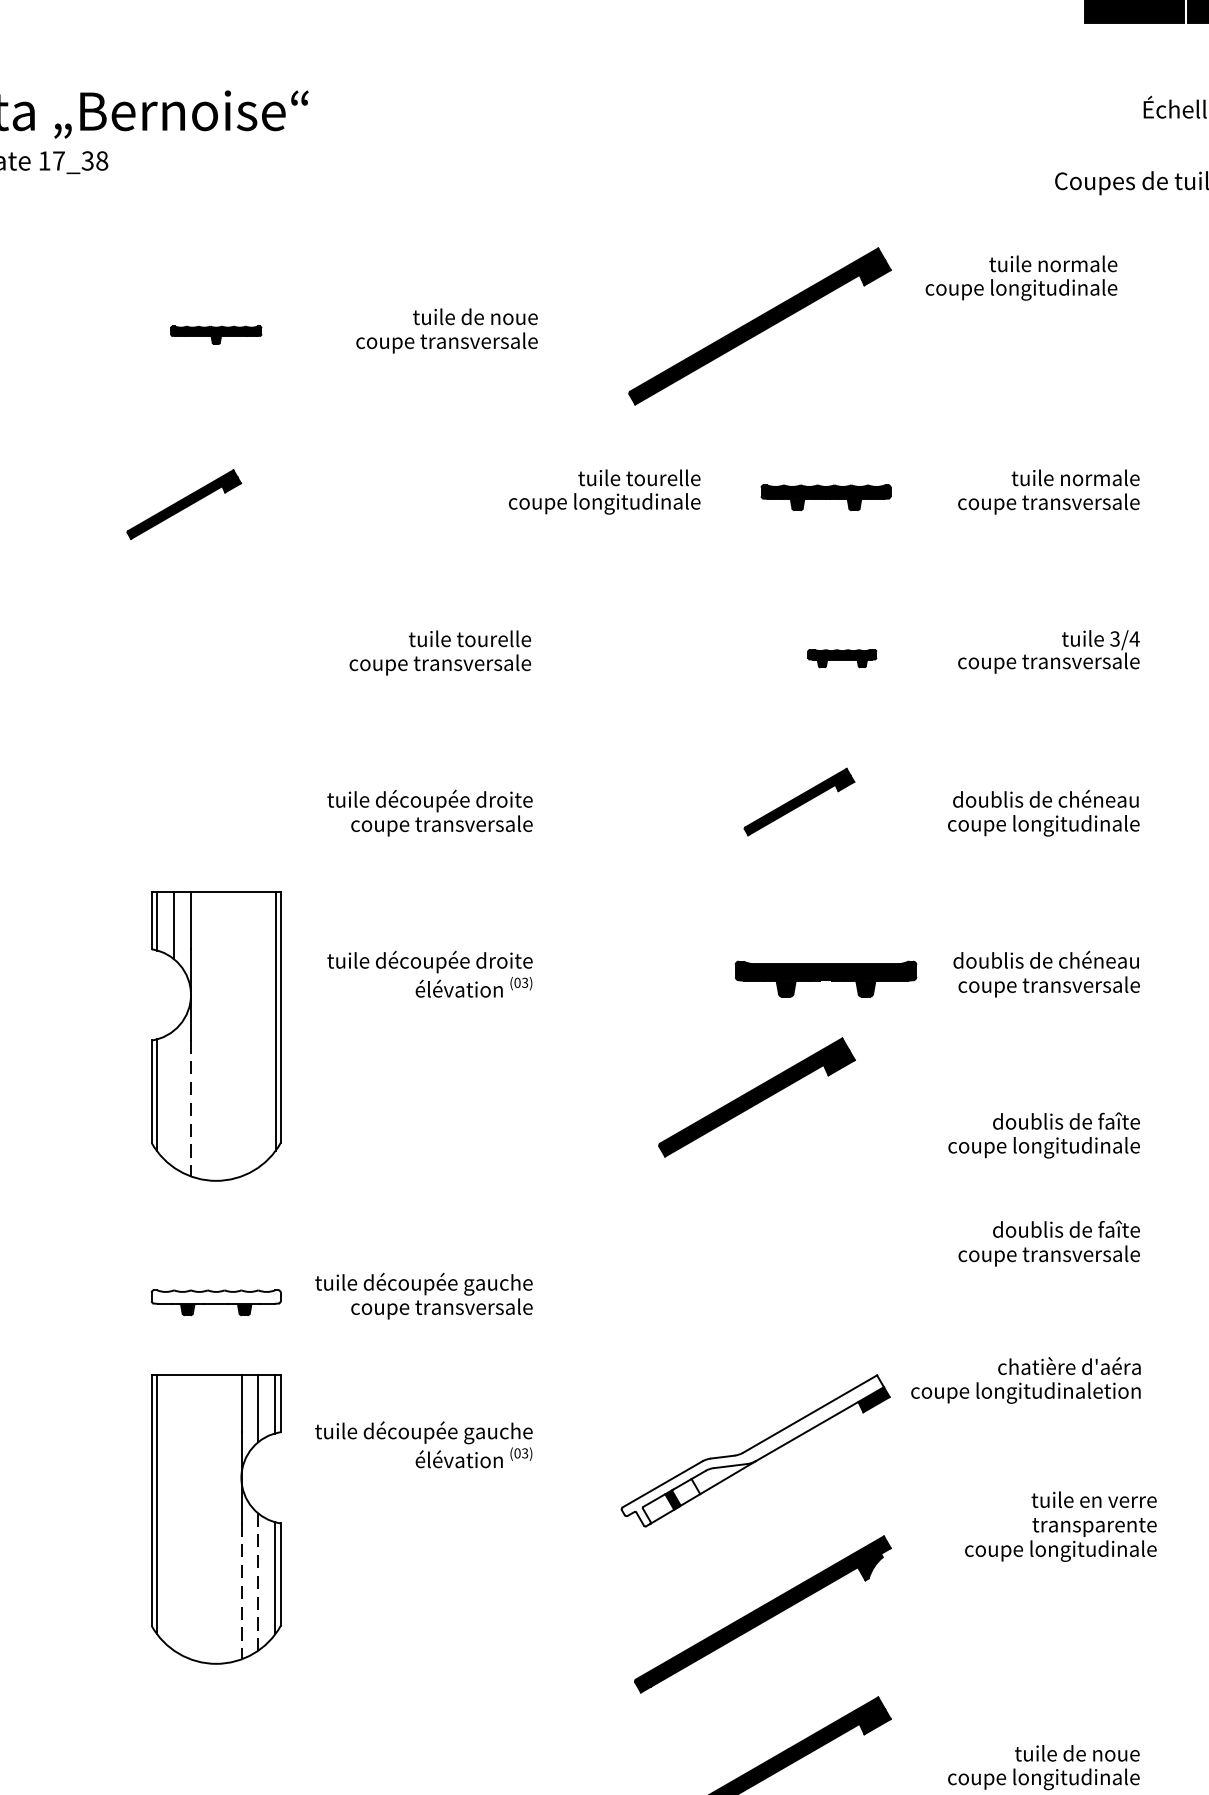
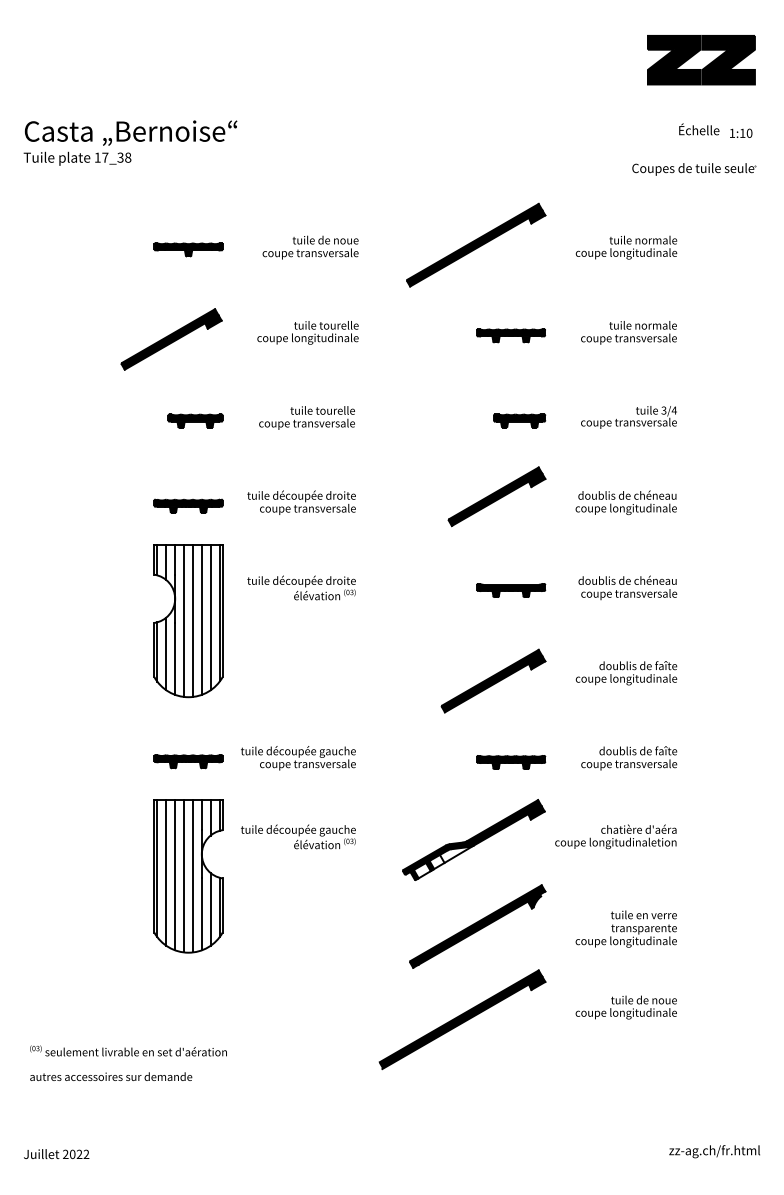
text: (1021, 277) -> (626, 247), moved
part: (216, 334) -> (188, 249), size x1.43
text: (603, 491) -> (307, 332), moved
part: (184, 504) -> (171, 339), size x1.67
part: (229, 657) -> (195, 420), added
part: (841, 657) -> (519, 420), size x1.43
part: (798, 801) -> (496, 496), size x1.67
part: (216, 818) -> (188, 505), added
part: (826, 979) -> (511, 590), size x0.71
line: (257, 1030) -> (210, 617), added
line: (240, 1033) -> (201, 619), added
line: (208, 1035) -> (184, 620), added
line: (223, 1035) -> (192, 620), added
part: (756, 1096) -> (493, 680), moved
line: (174, 1098) -> (166, 653), added
line: (191, 1107) -> (175, 658), dashed -> solid
text: (1049, 1243) -> (629, 758), moved
fill: (216, 1296) -> (188, 758), added
part: (826, 1304) -> (511, 762), added
text: (1025, 1379) -> (615, 836), moved
fill: (753, 1451) -> (472, 840), added
line: (174, 1512) -> (166, 872), added
line: (191, 1517) -> (175, 875), added
line: (208, 1519) -> (184, 876), added
line: (223, 1519) -> (192, 876), added
text: (1059, 1525) -> (625, 928), moved
line: (257, 1582) -> (210, 909), dashed -> solid
line: (240, 1591) -> (201, 914), dashed -> solid

